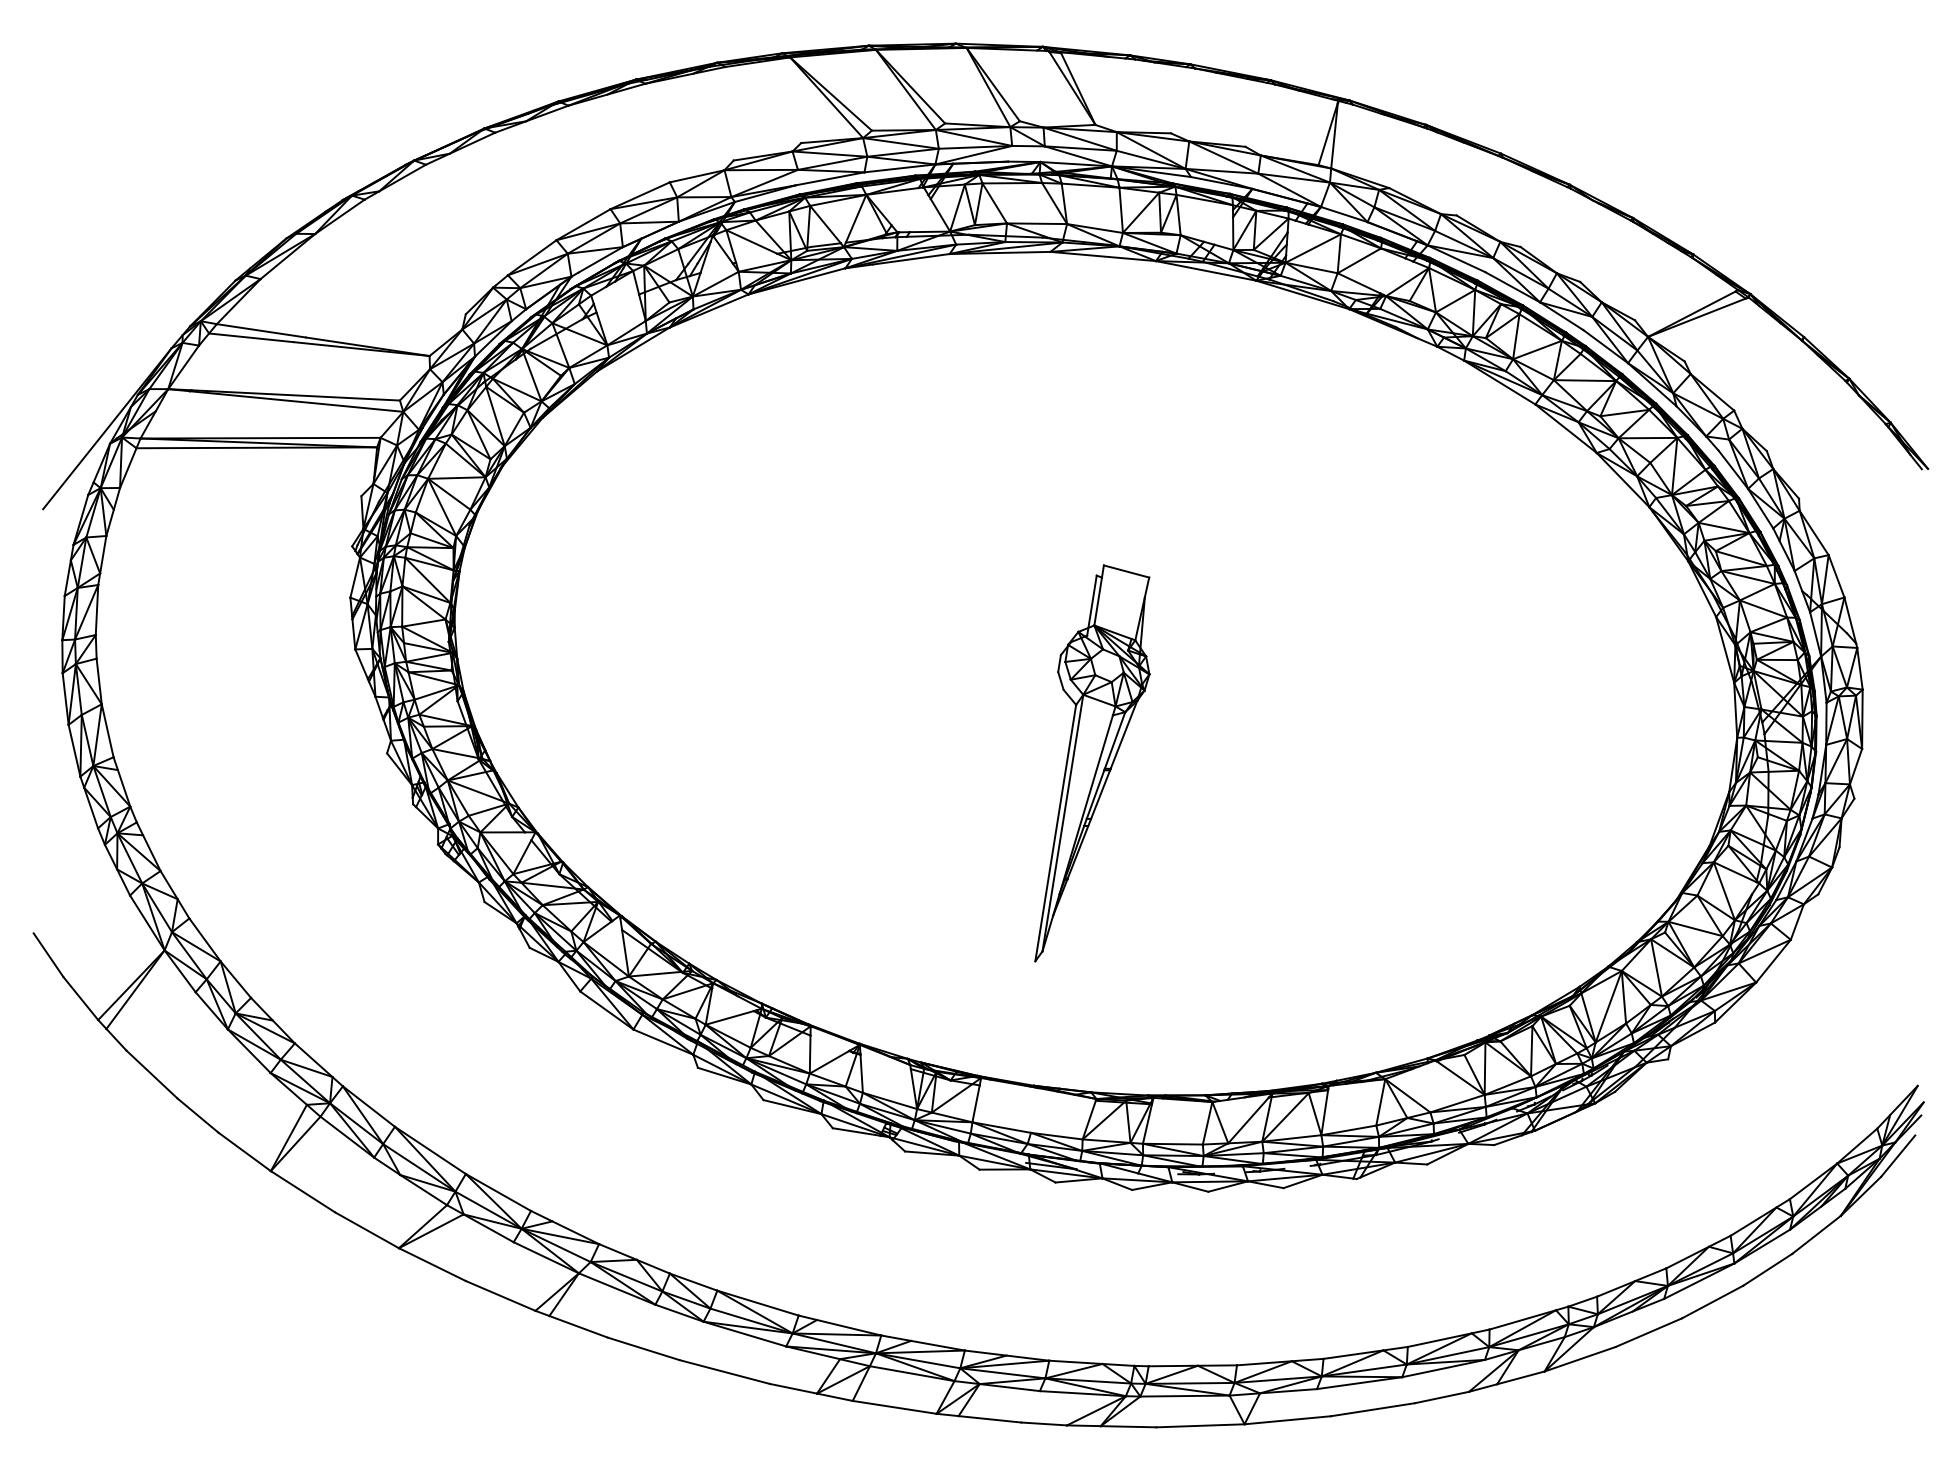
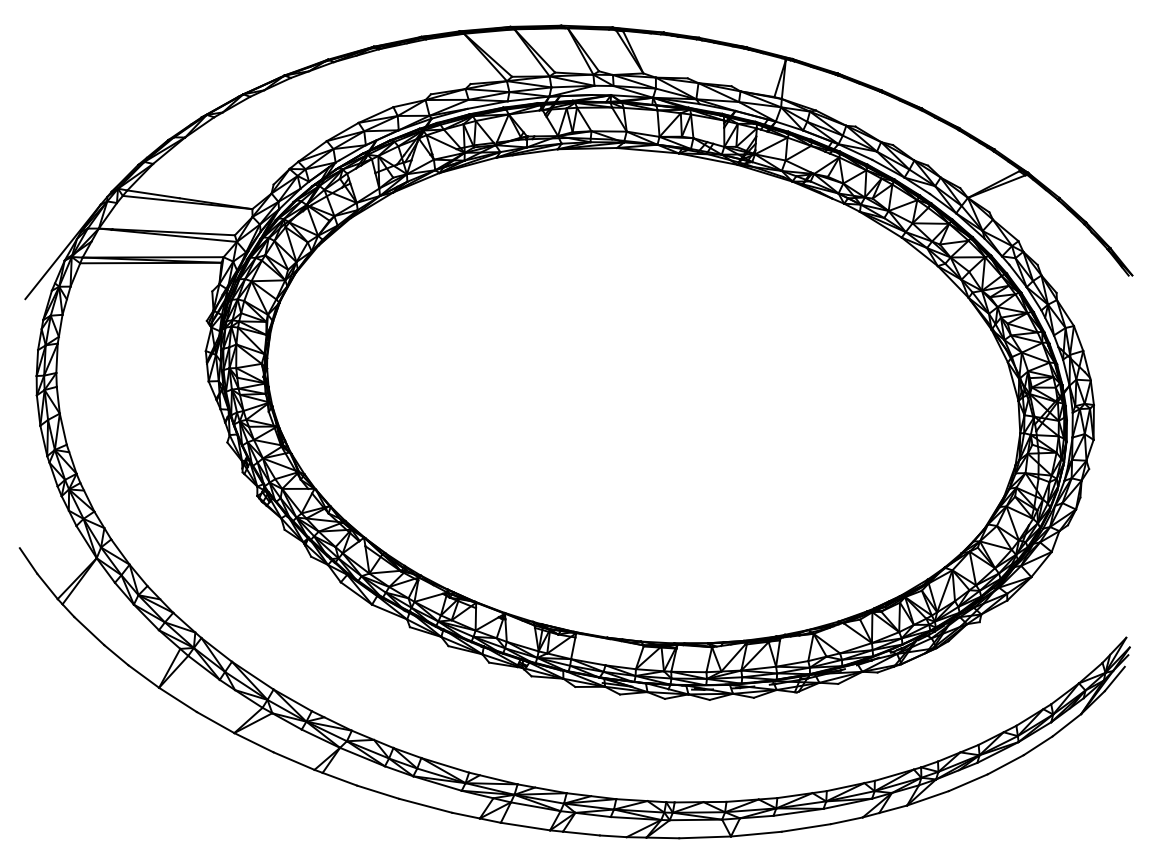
part: (1092, 763) -> (641, 448), removed

